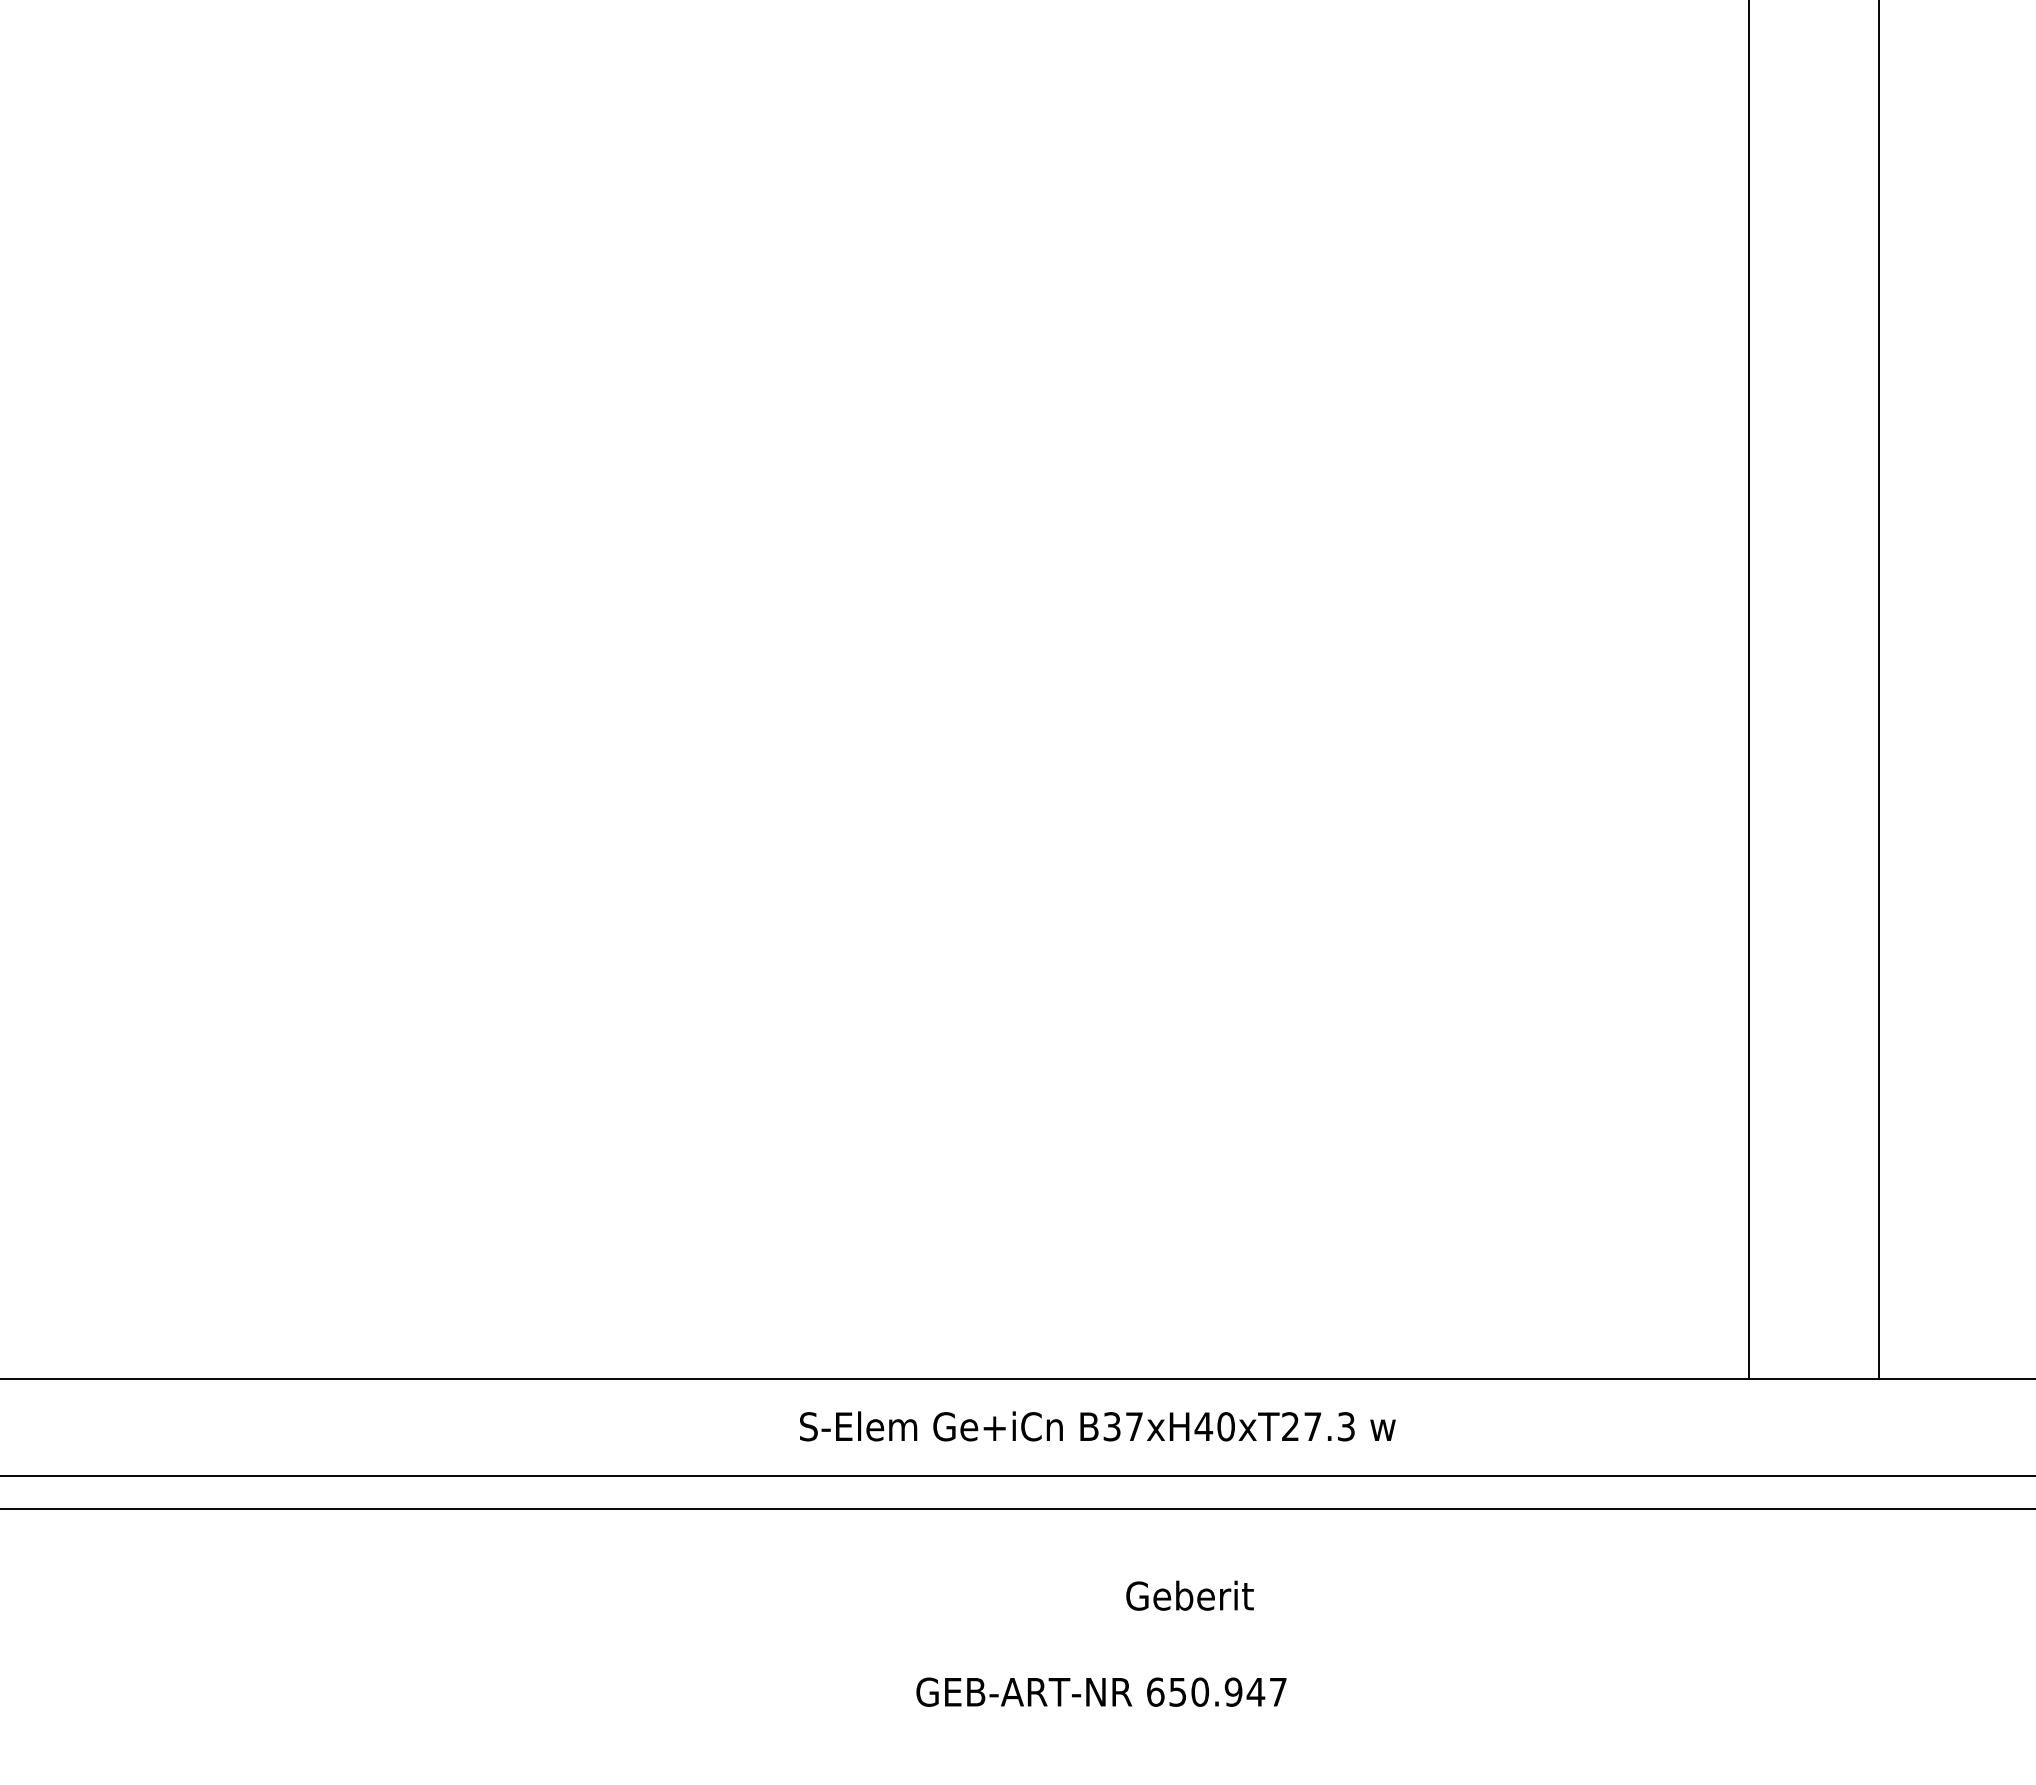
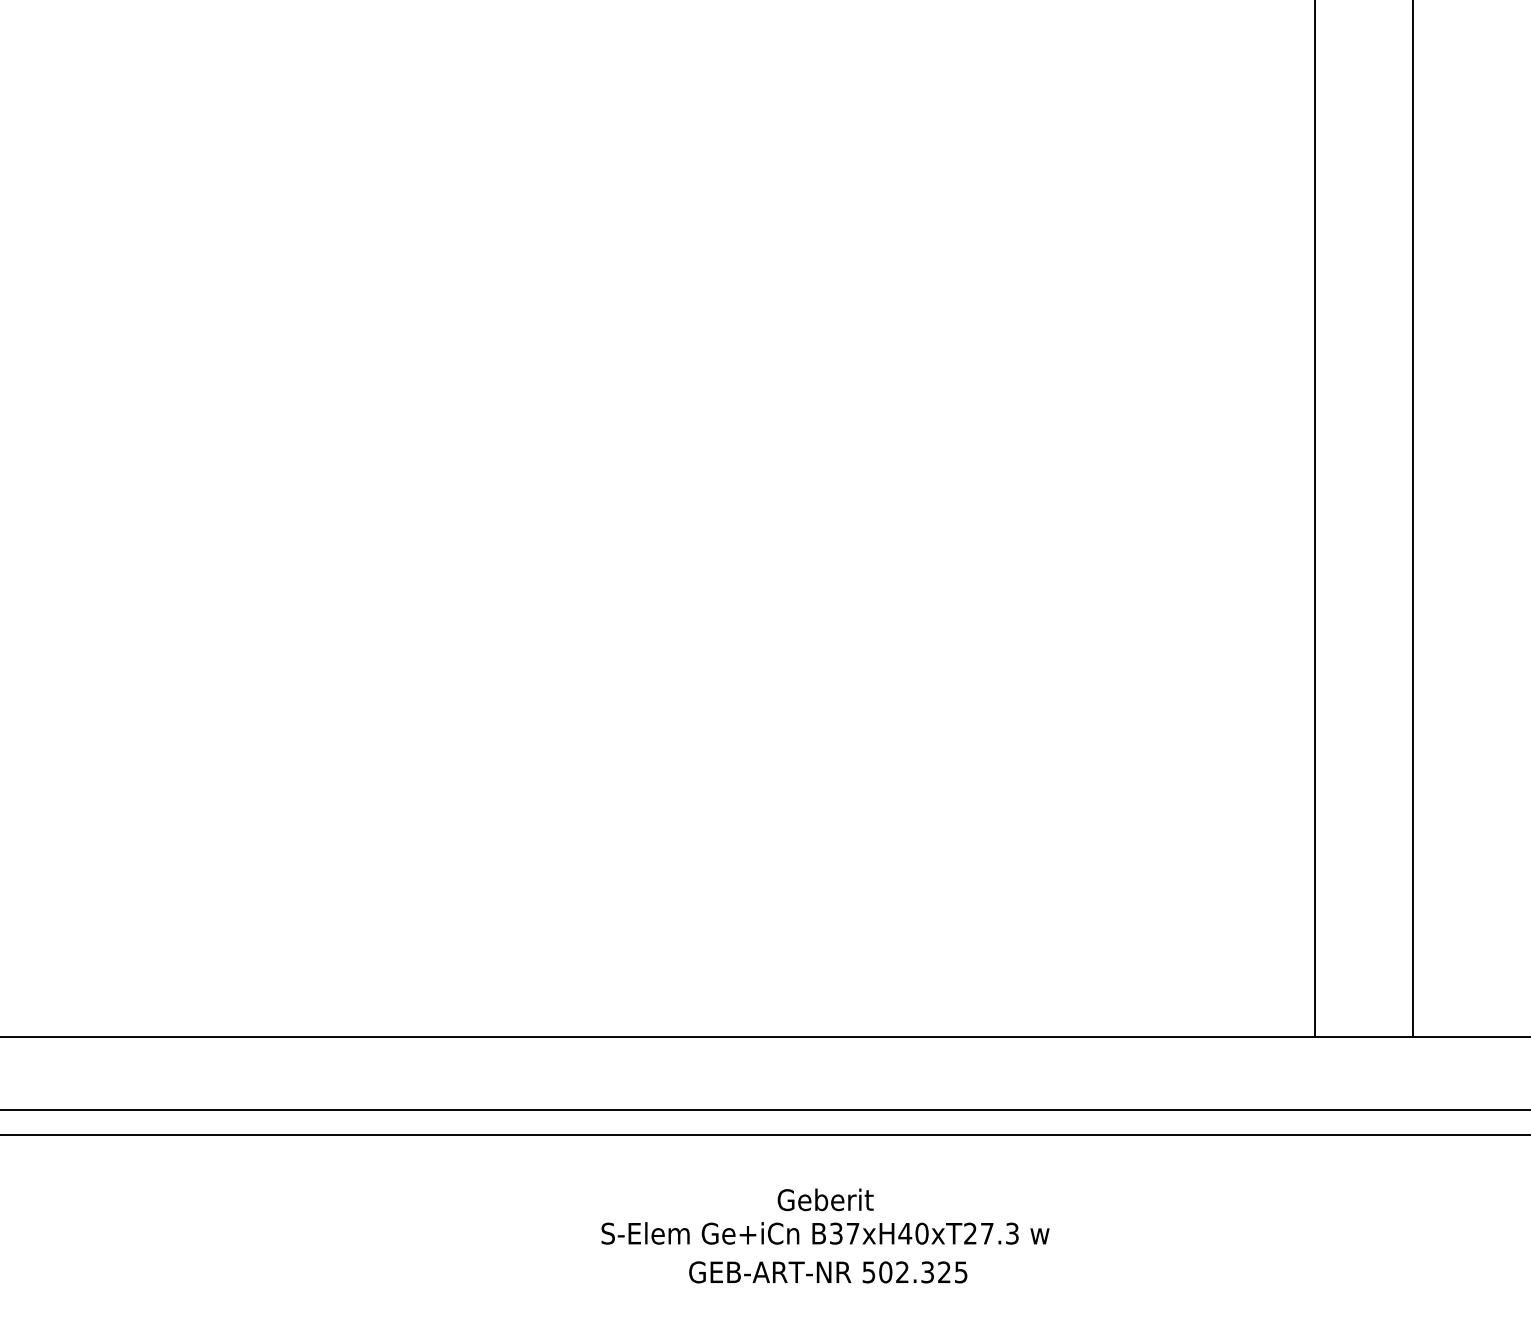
text: (1097, 1426) -> (825, 1233), moved
text: (1189, 1595) -> (825, 1199), moved
text: (1216, 1691) -> (914, 1271), 650.947 -> 502.325

